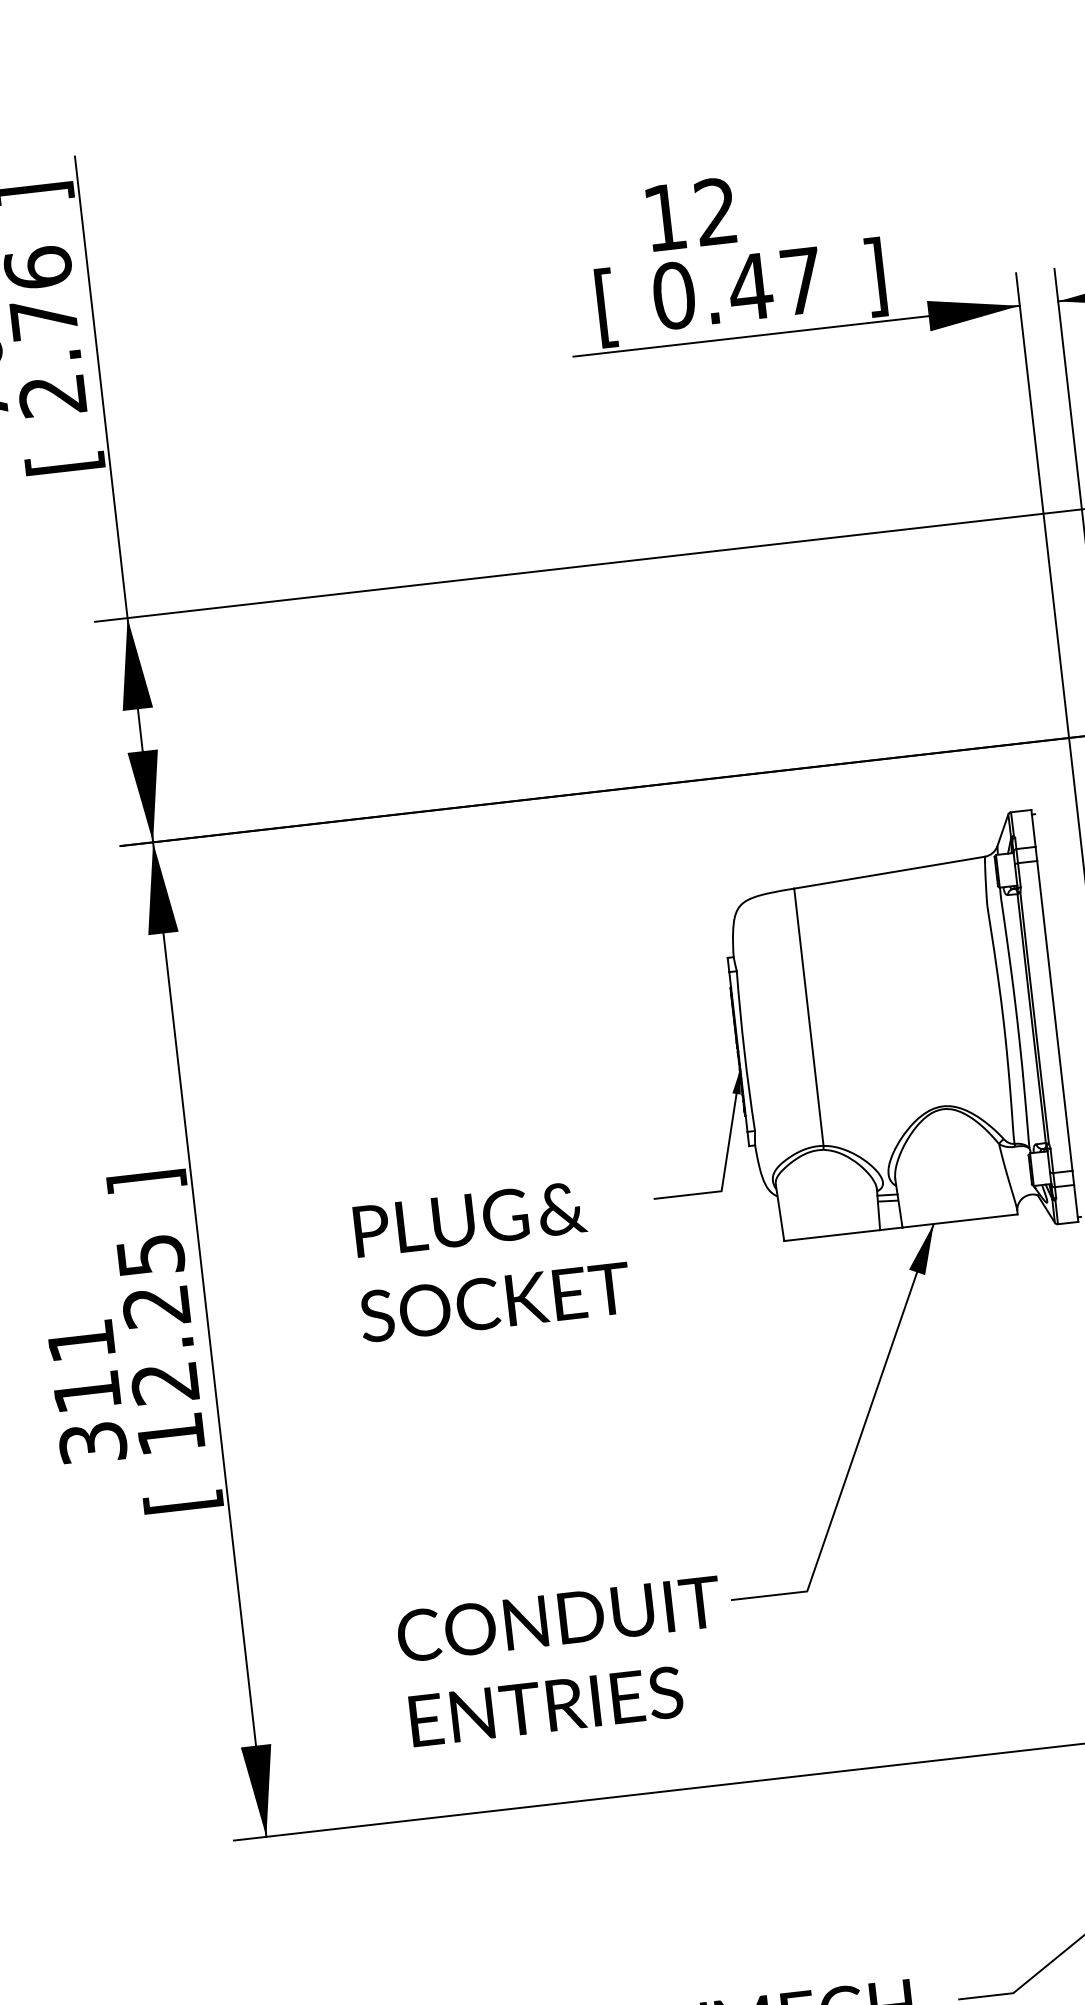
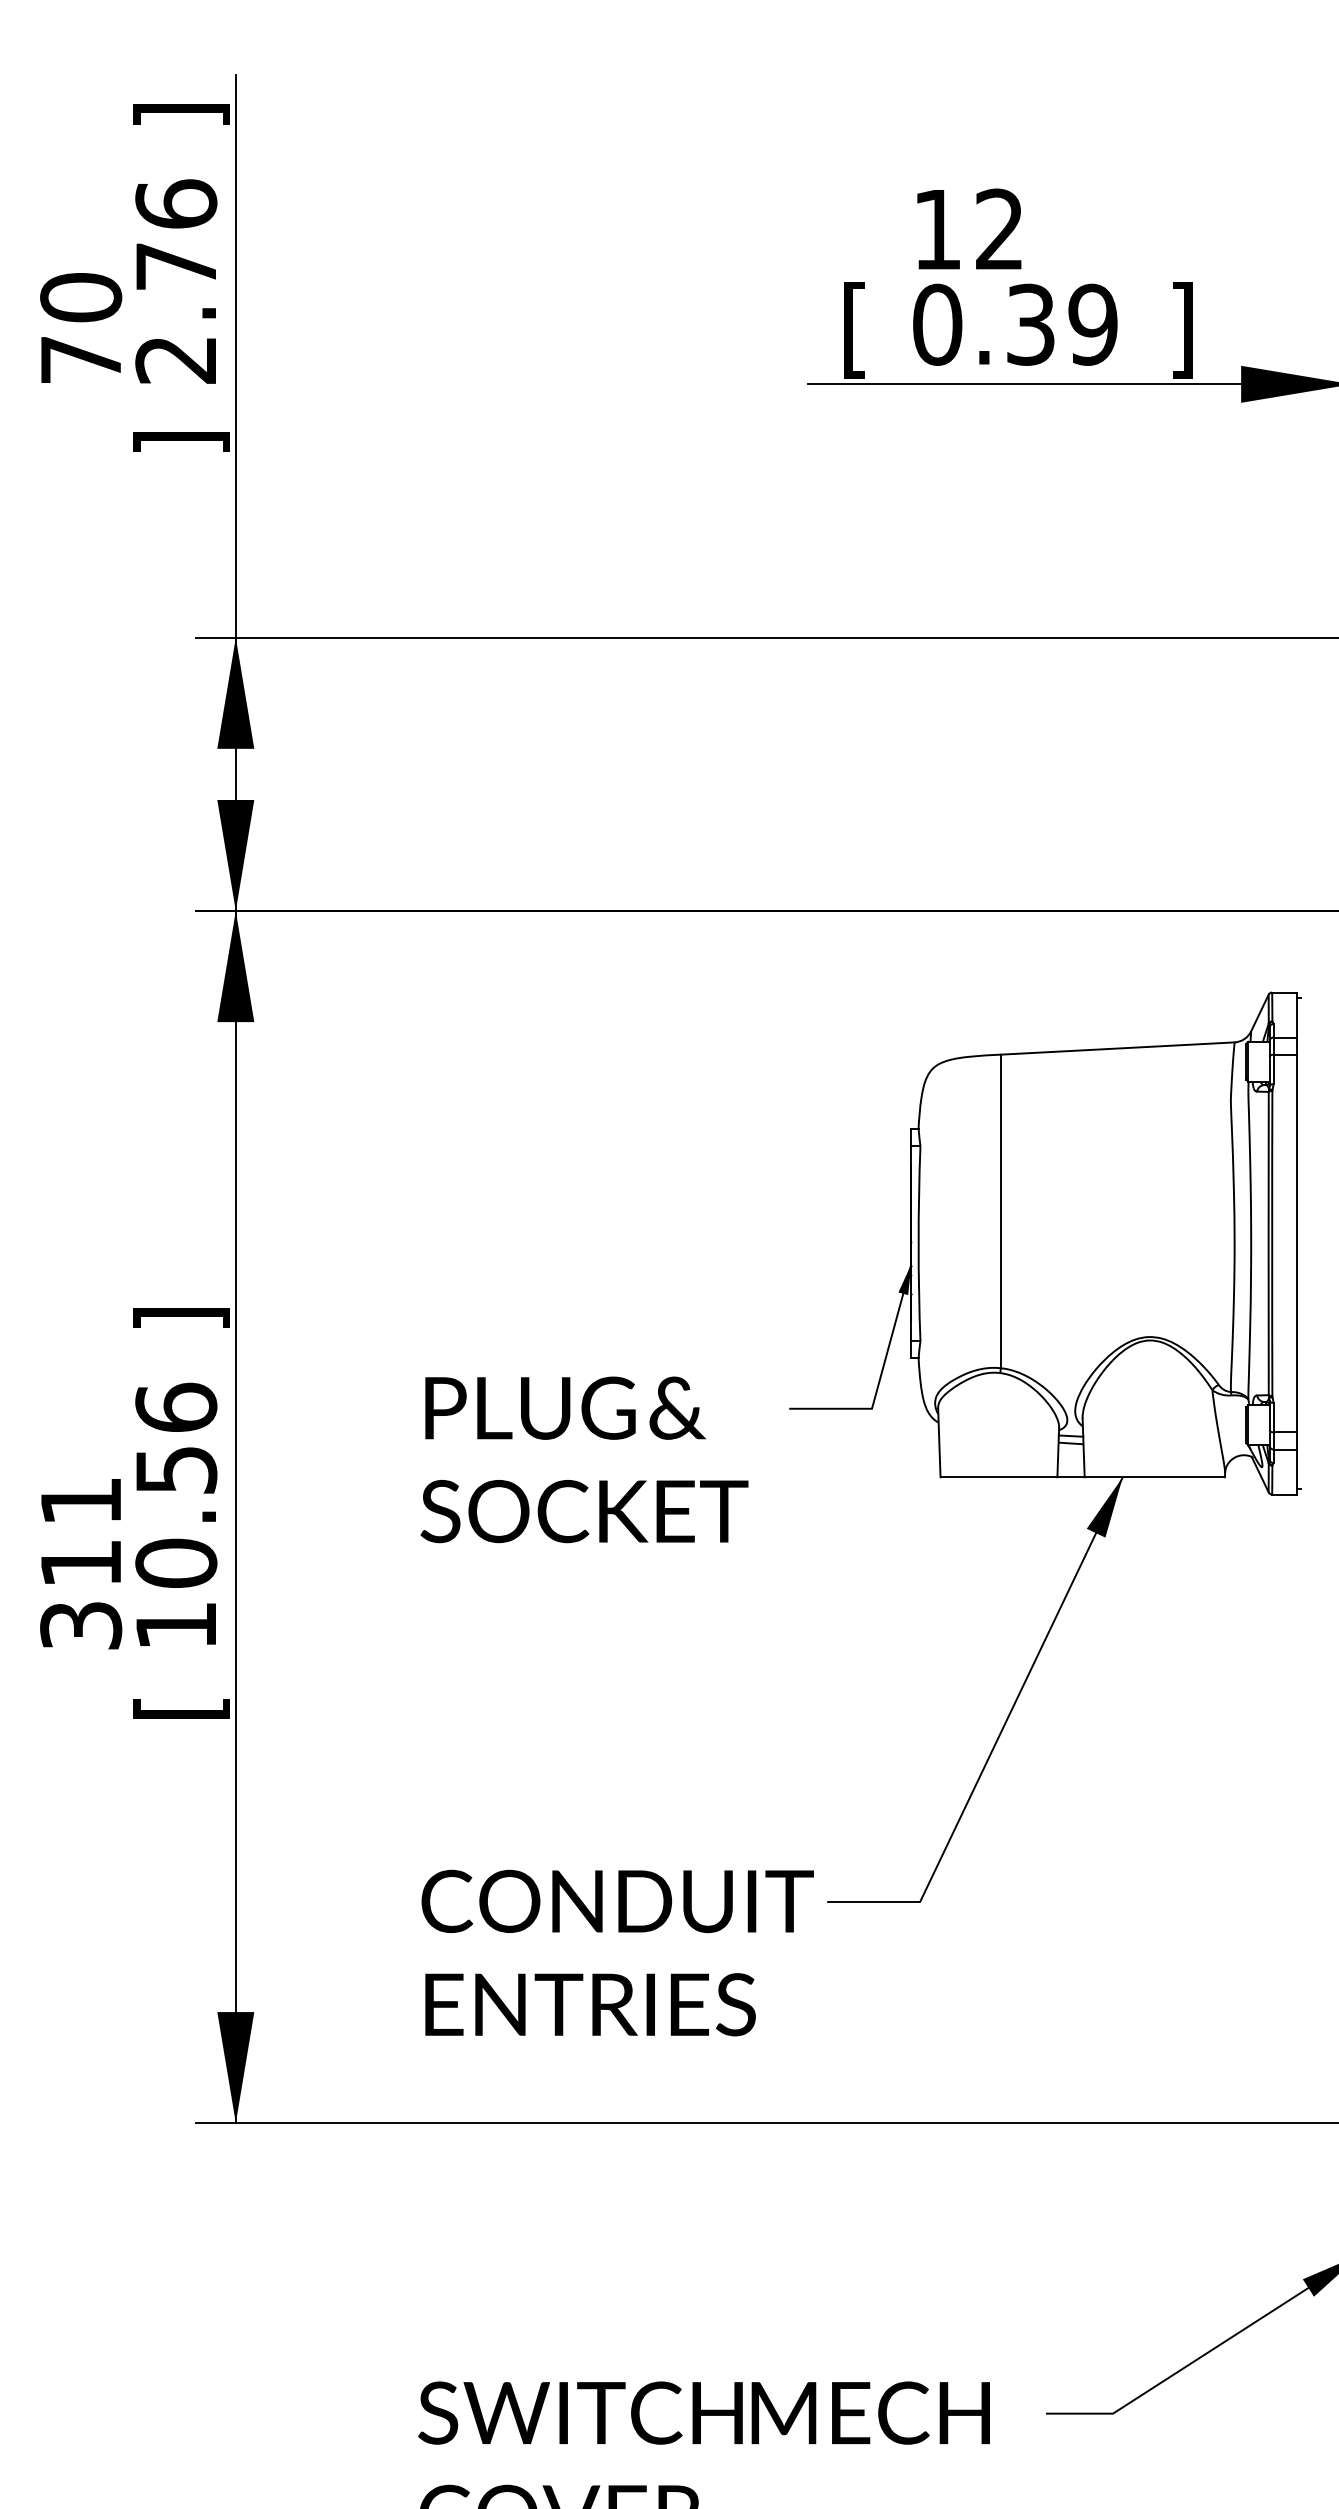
text: (774, 283) -> (1060, 324), 0.47 -> 0.39
text: (64, 462) -> (181, 442), [ -> ]
text: (158, 1318) -> (176, 1484), 12.25 -> 10.56

